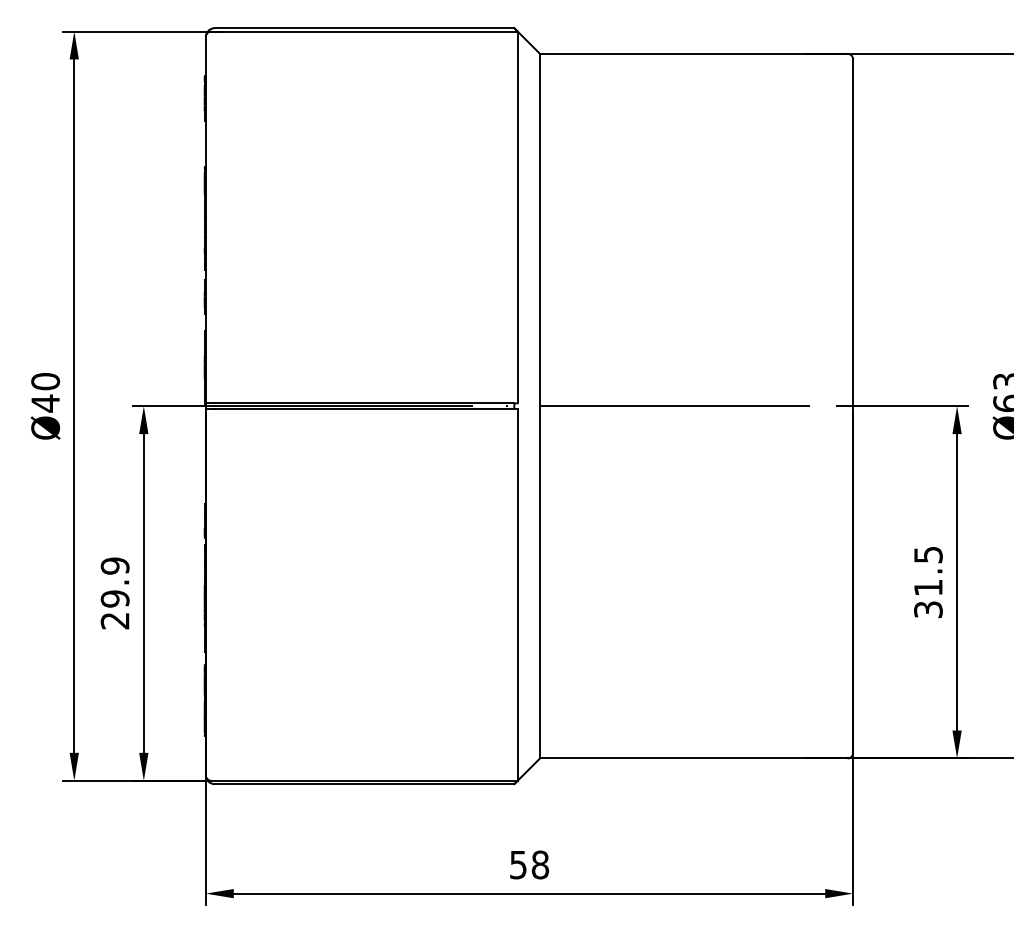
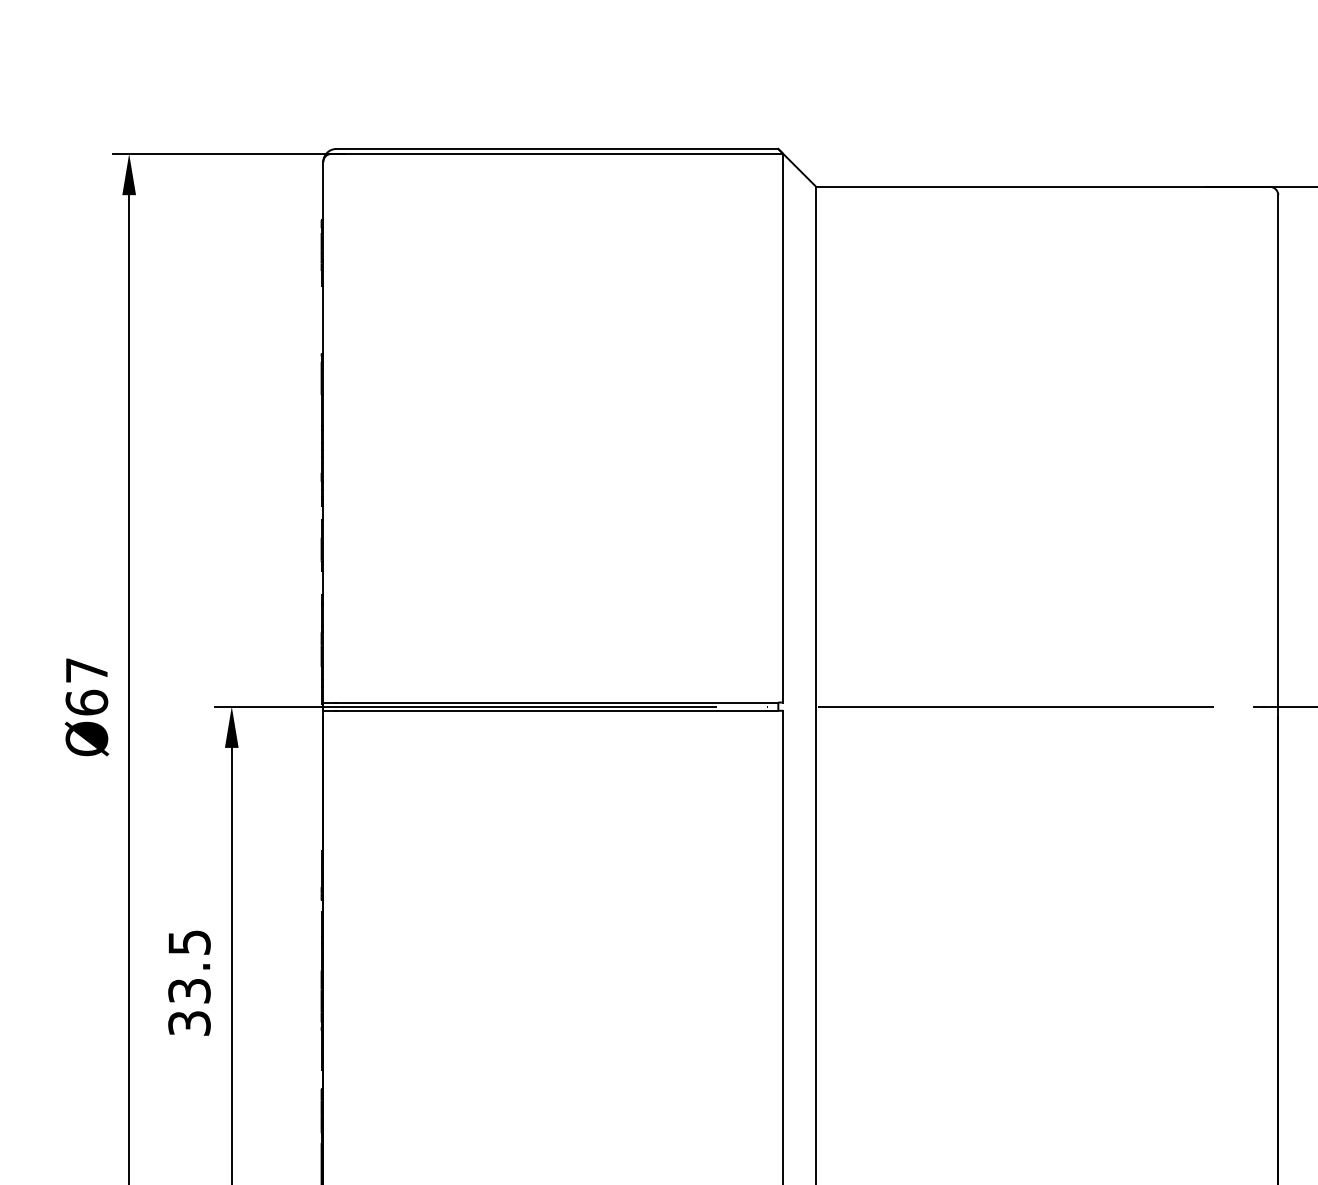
text: (45, 392) -> (86, 686), Ø40 -> Ø67
text: (114, 593) -> (188, 983), 29.9 -> 33.5

